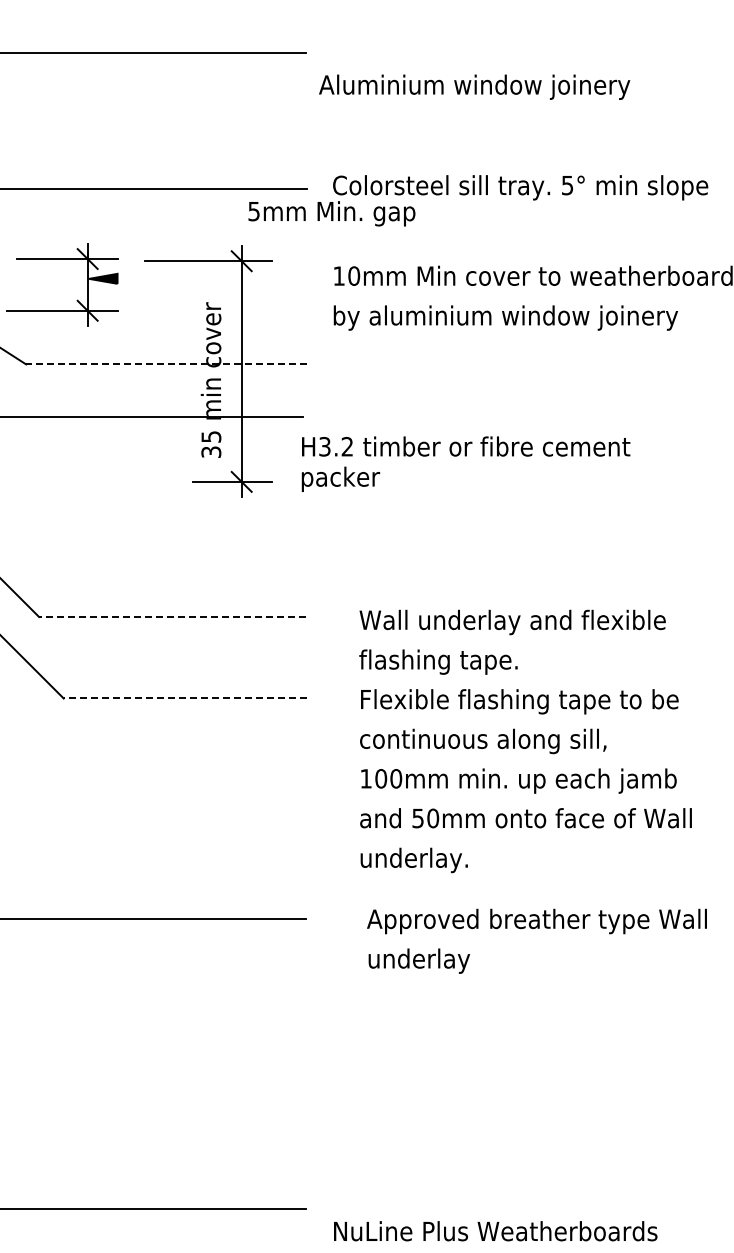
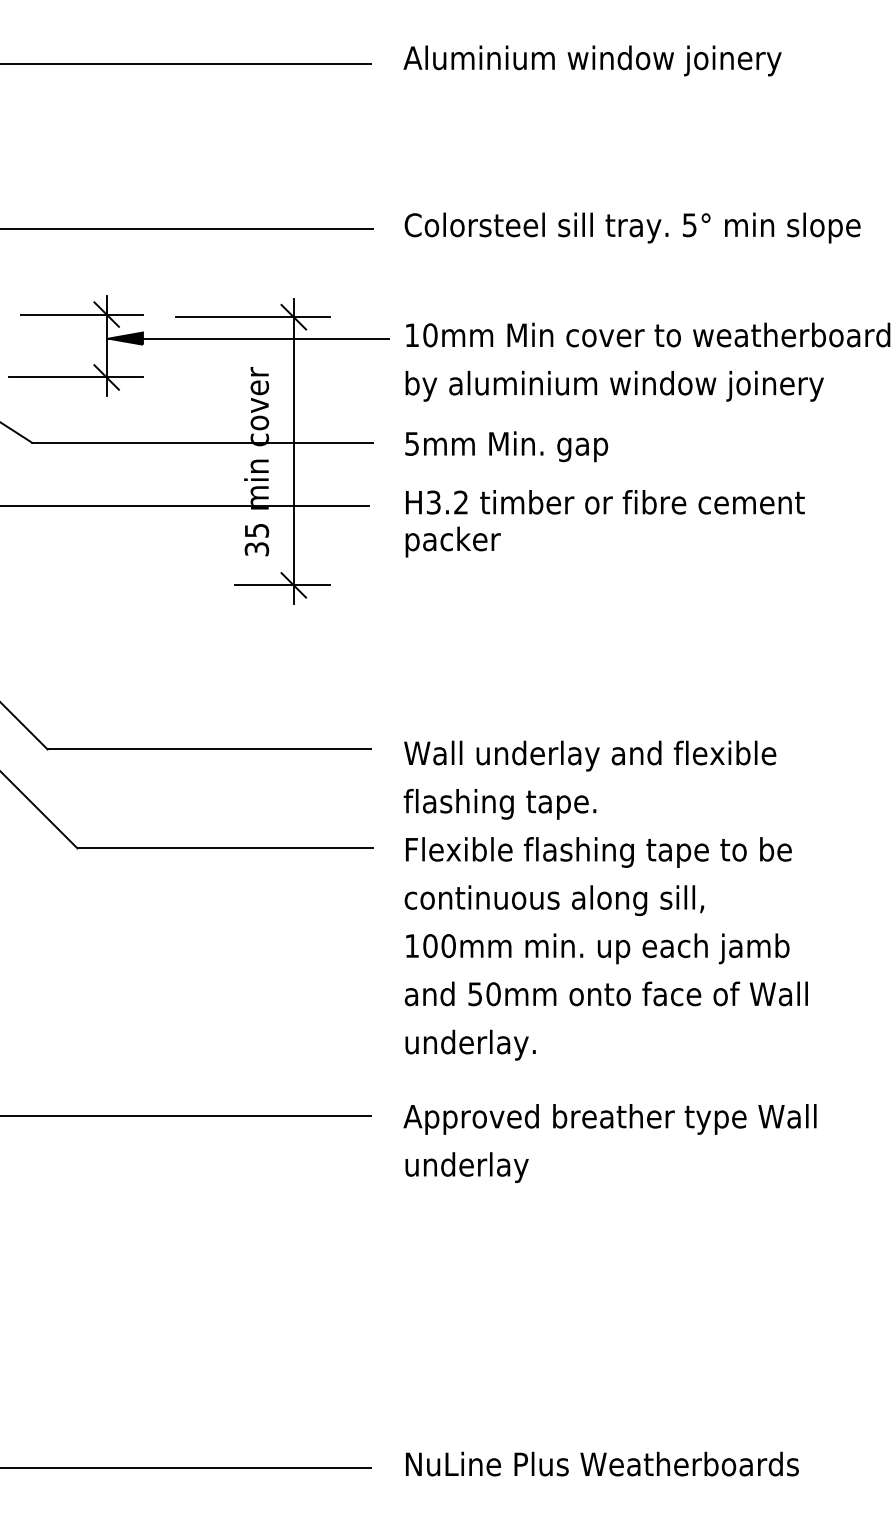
text: (474, 86) -> (592, 60), moved
text: (331, 213) -> (506, 446), moved
line: (204, 278) -> (248, 338), added
line: (165, 364) -> (201, 442), dashed -> solid
text: (465, 463) -> (604, 522), moved
line: (171, 617) -> (208, 750), dashed -> solid
line: (184, 698) -> (224, 848), dashed -> solid
text: (525, 741) -> (605, 900), moved
text: (536, 940) -> (609, 1142), moved
text: (495, 1231) -> (602, 1464), moved

